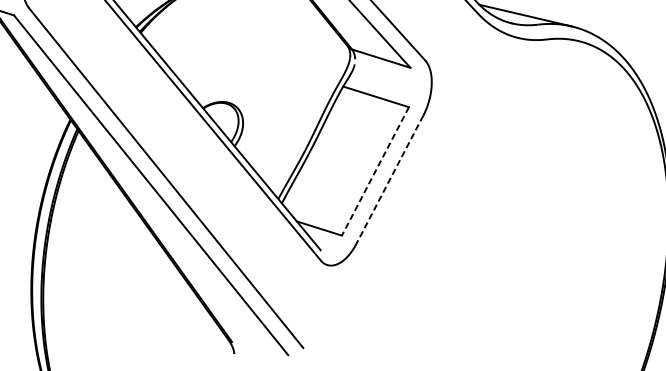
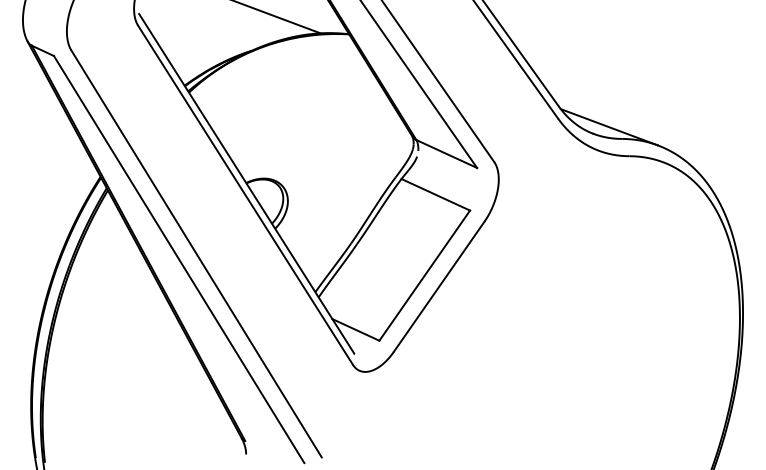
line: (375, 172) -> (424, 276), dashed -> solid
line: (389, 180) -> (438, 287), dashed -> solid

